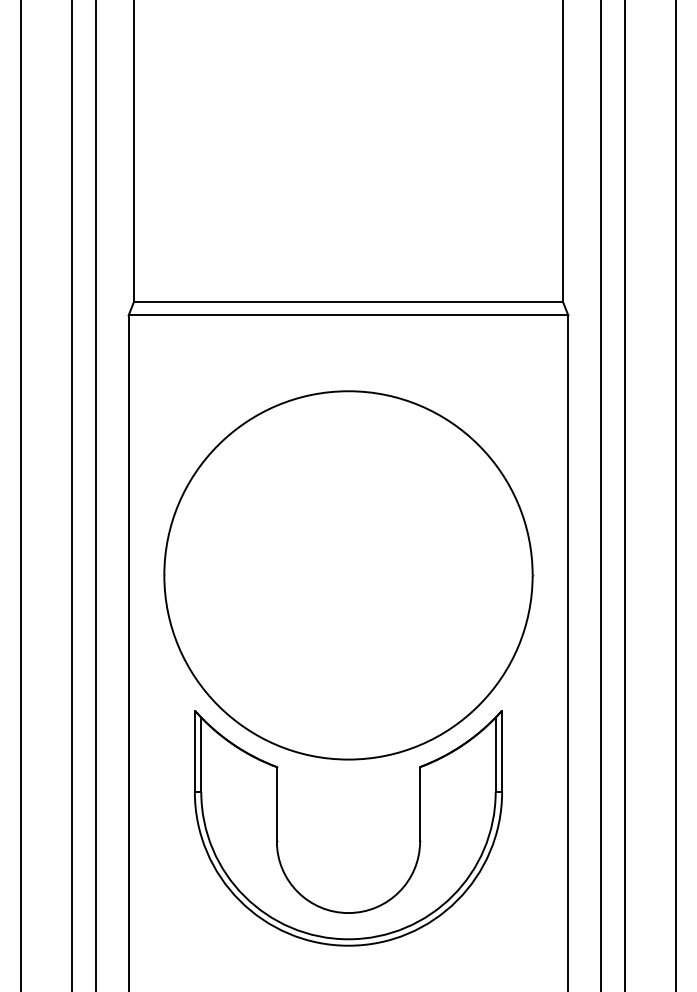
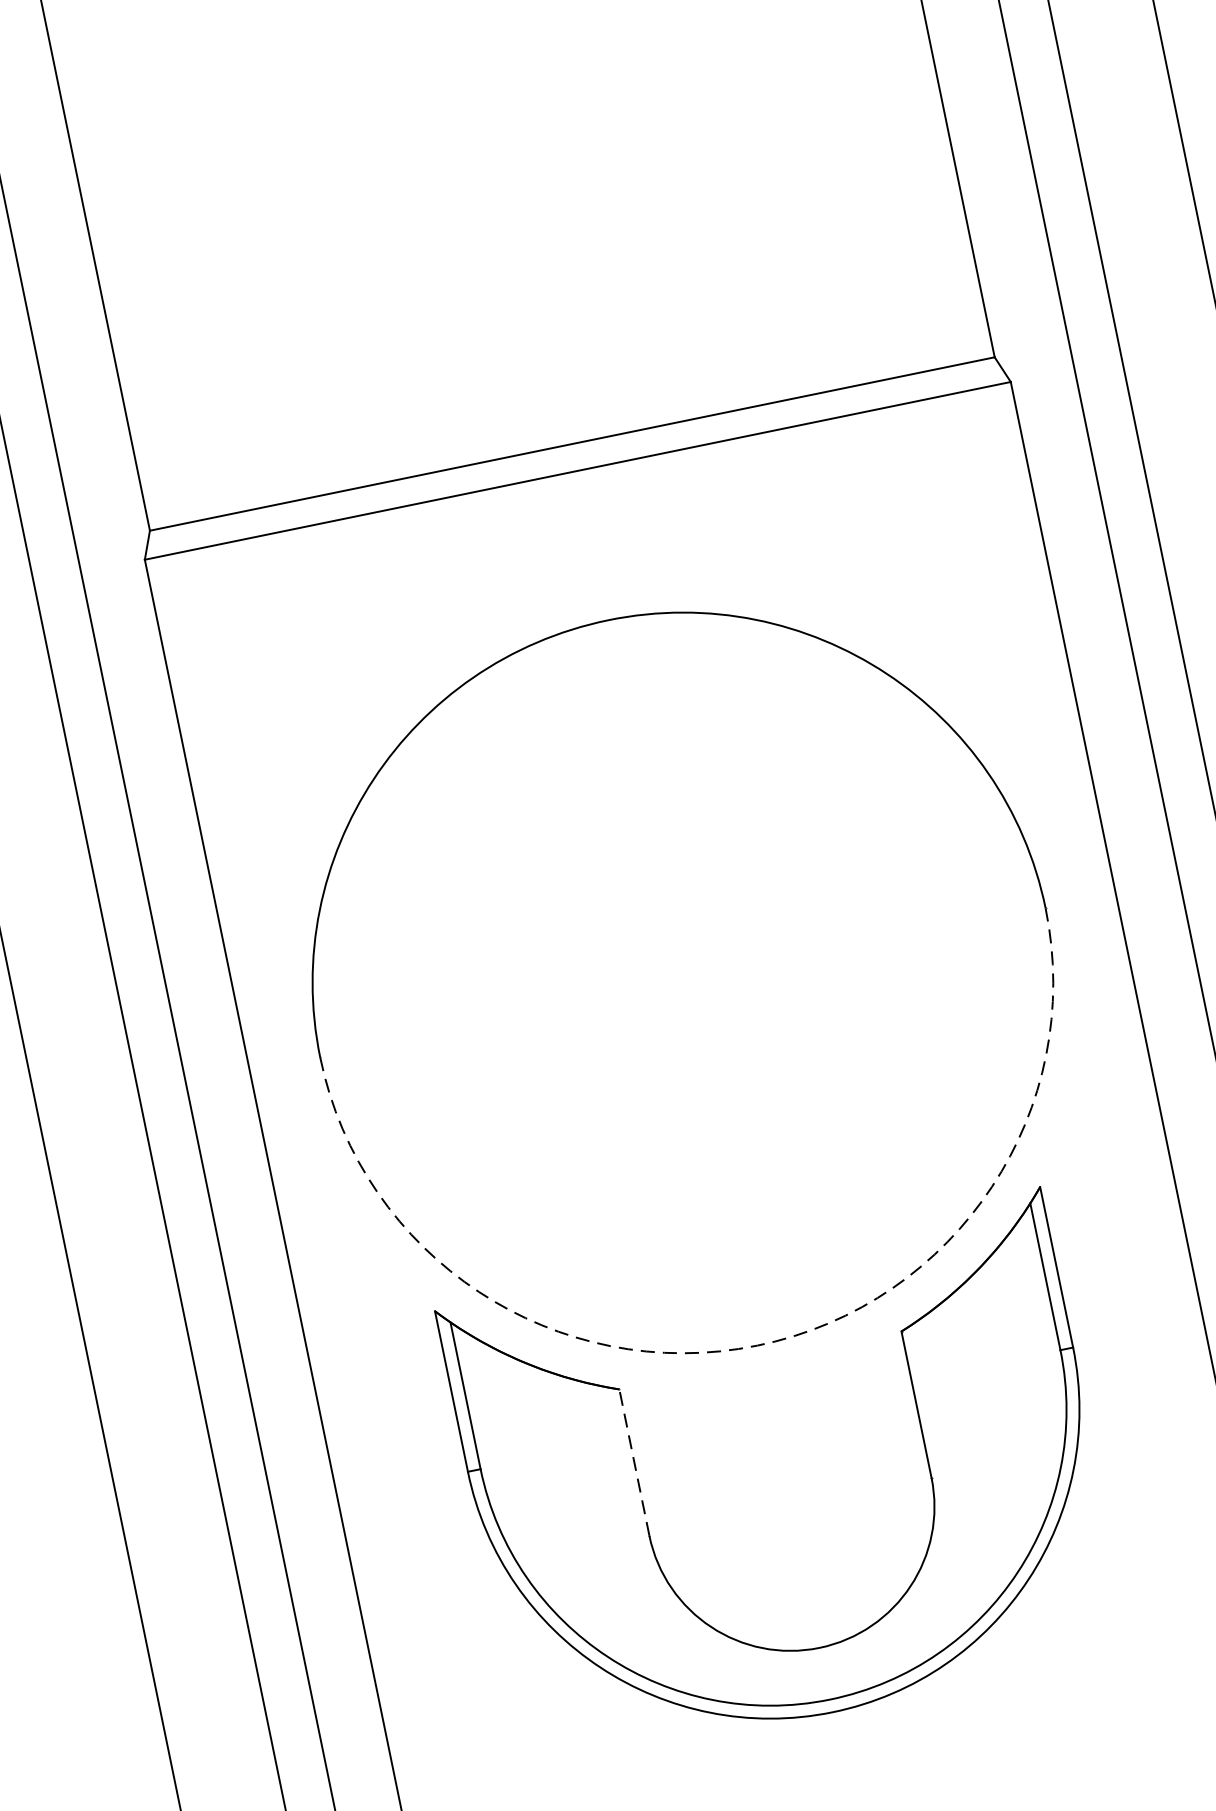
arc: (348, 759) -> (757, 1345), solid -> dashed
line: (276, 803) -> (633, 1461), solid -> dashed

